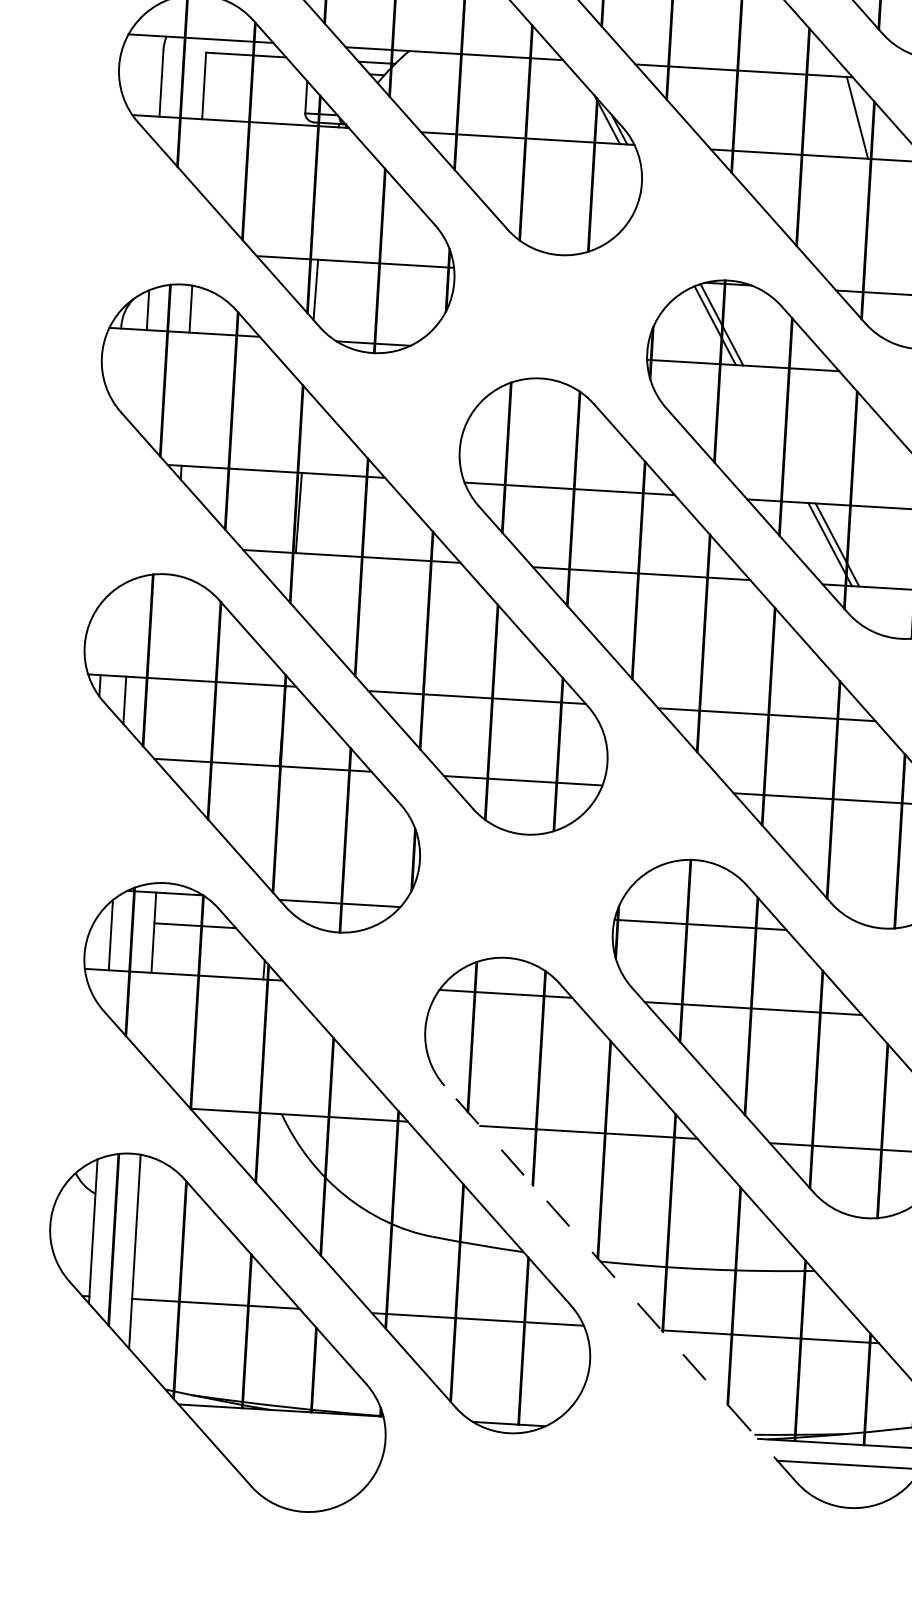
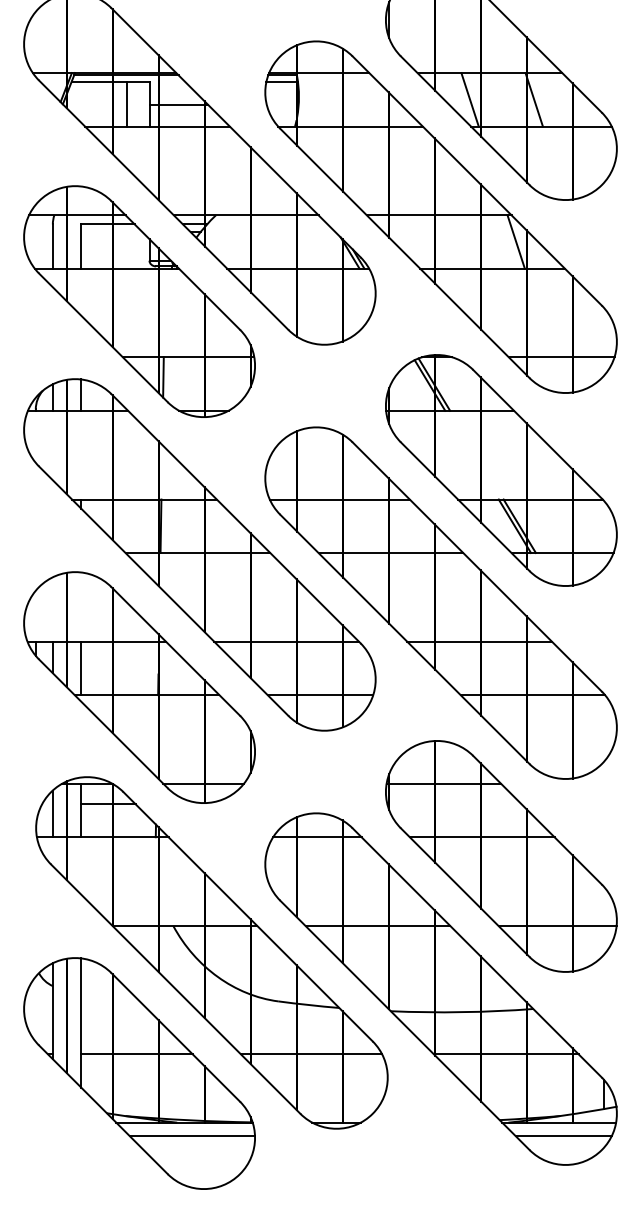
line: (166, 719) -> (81, 668), added
line: (620, 1282) -> (404, 1024), dashed -> solid
line: (291, 1431) -> (192, 1136), added

